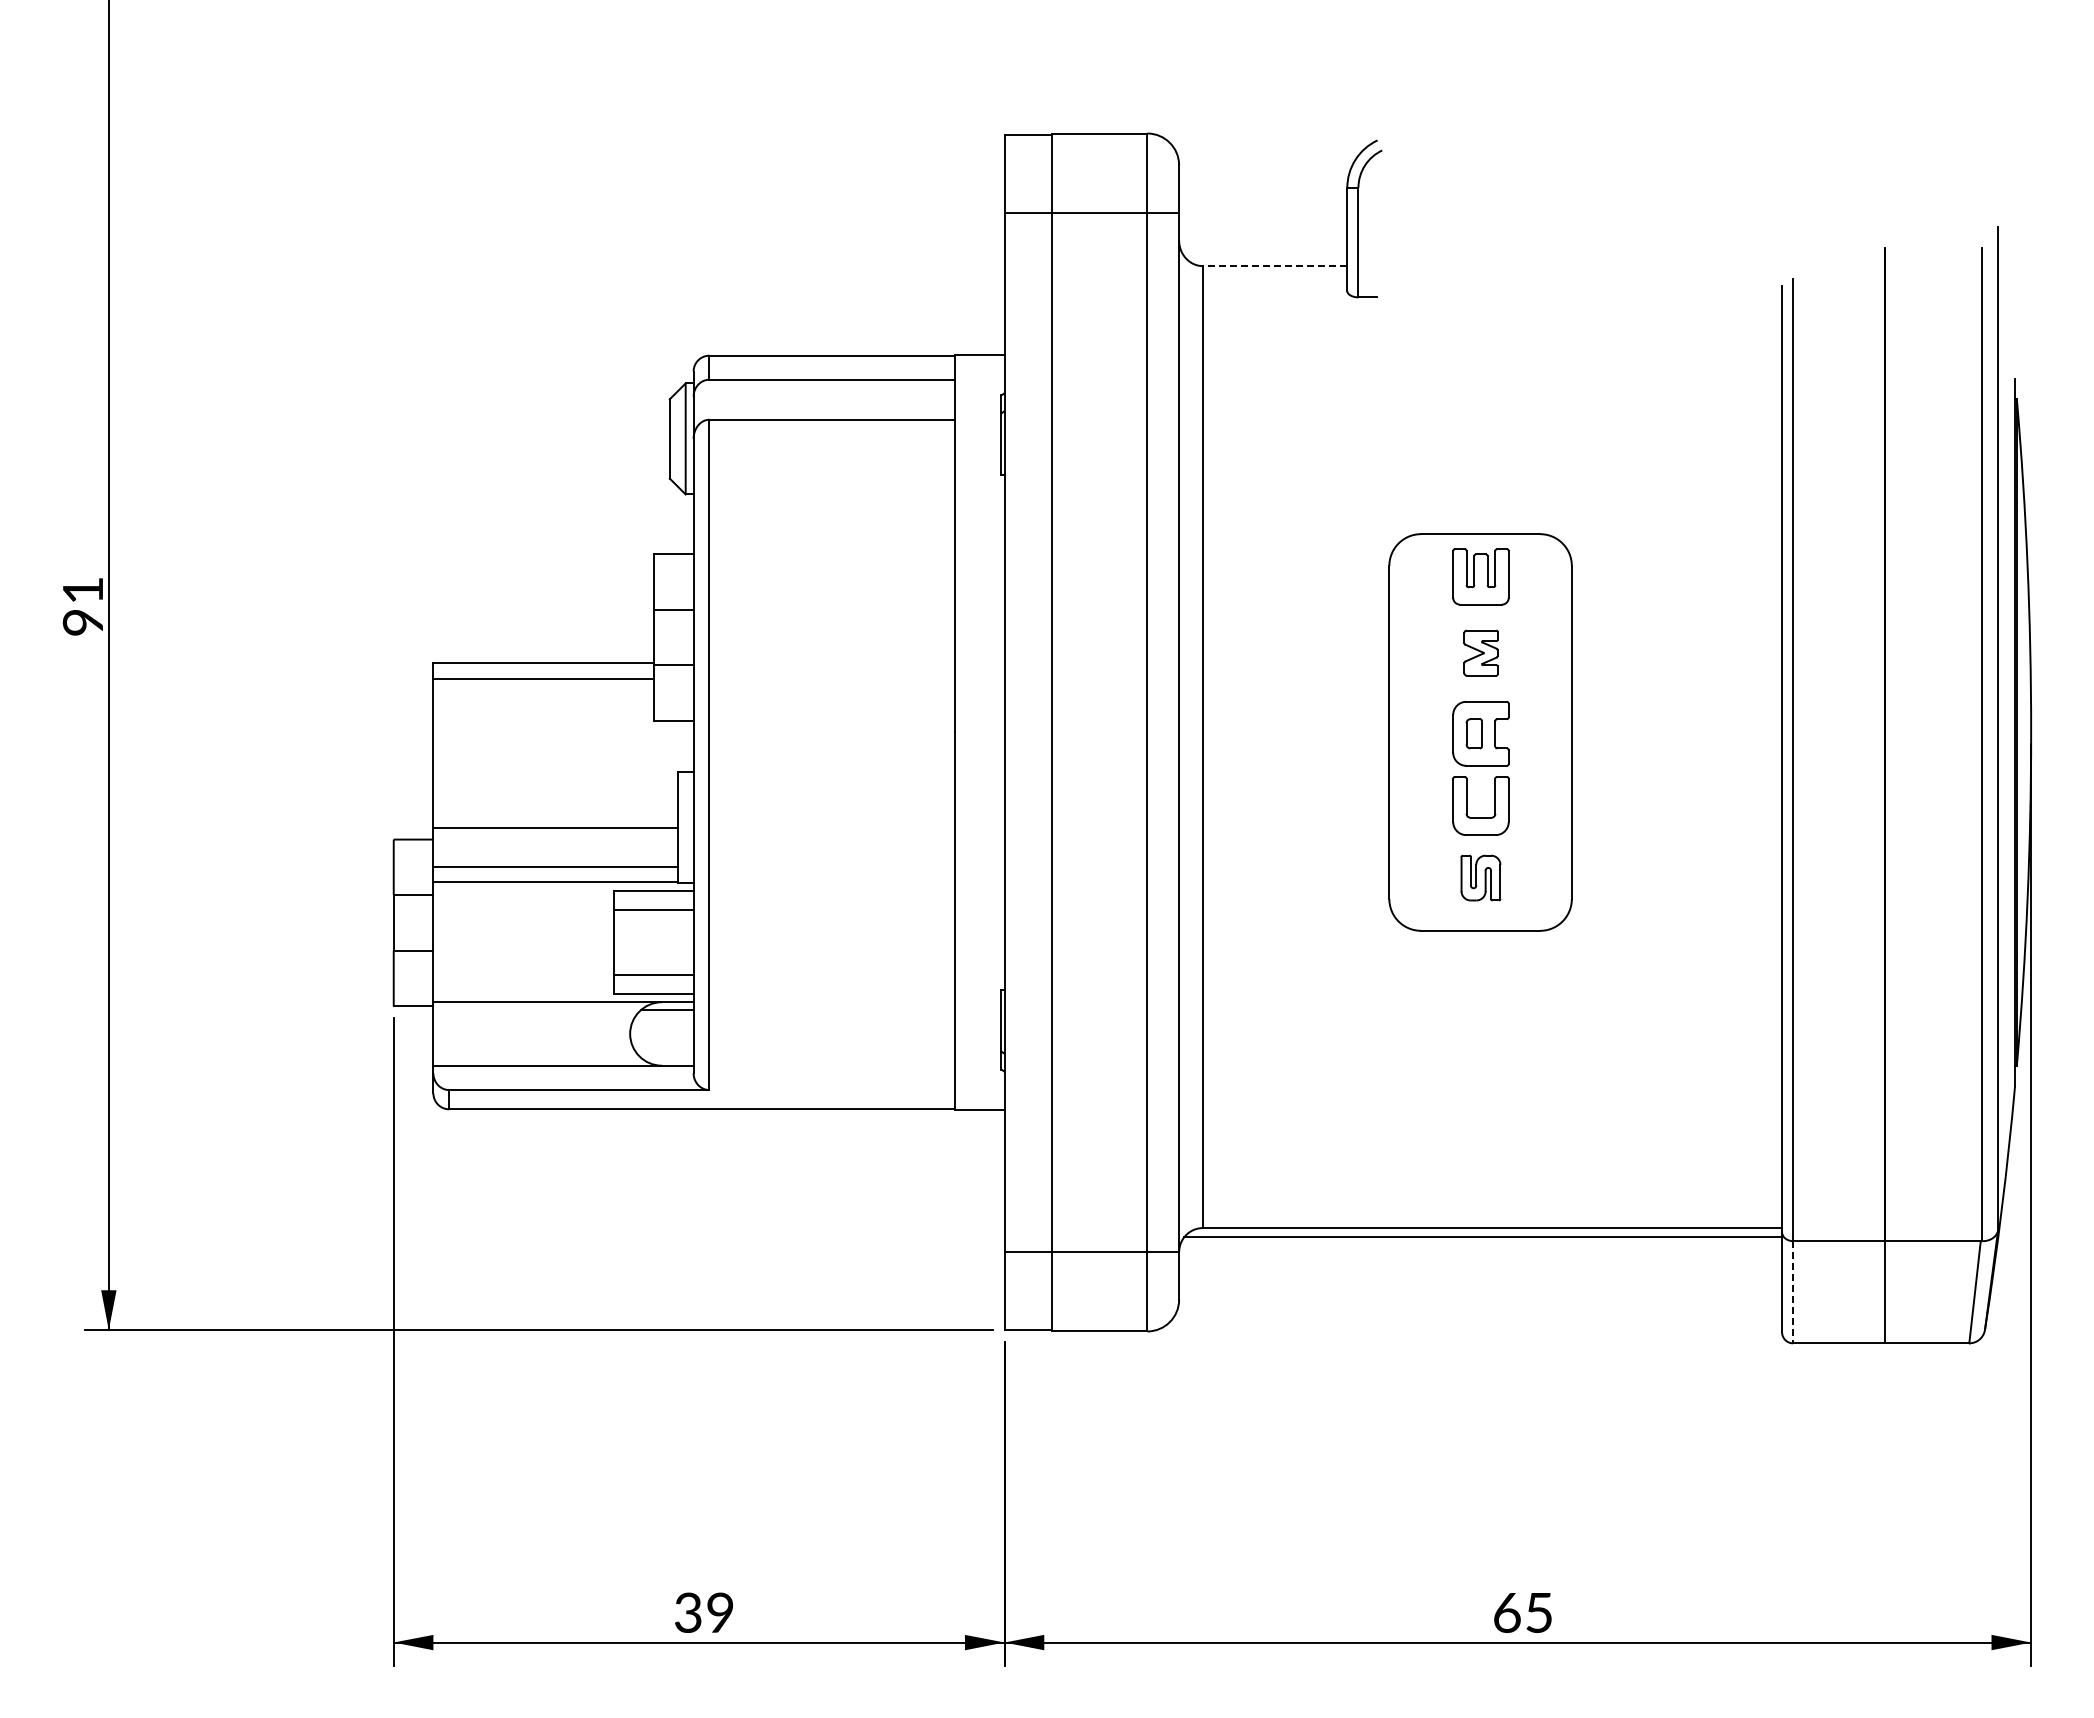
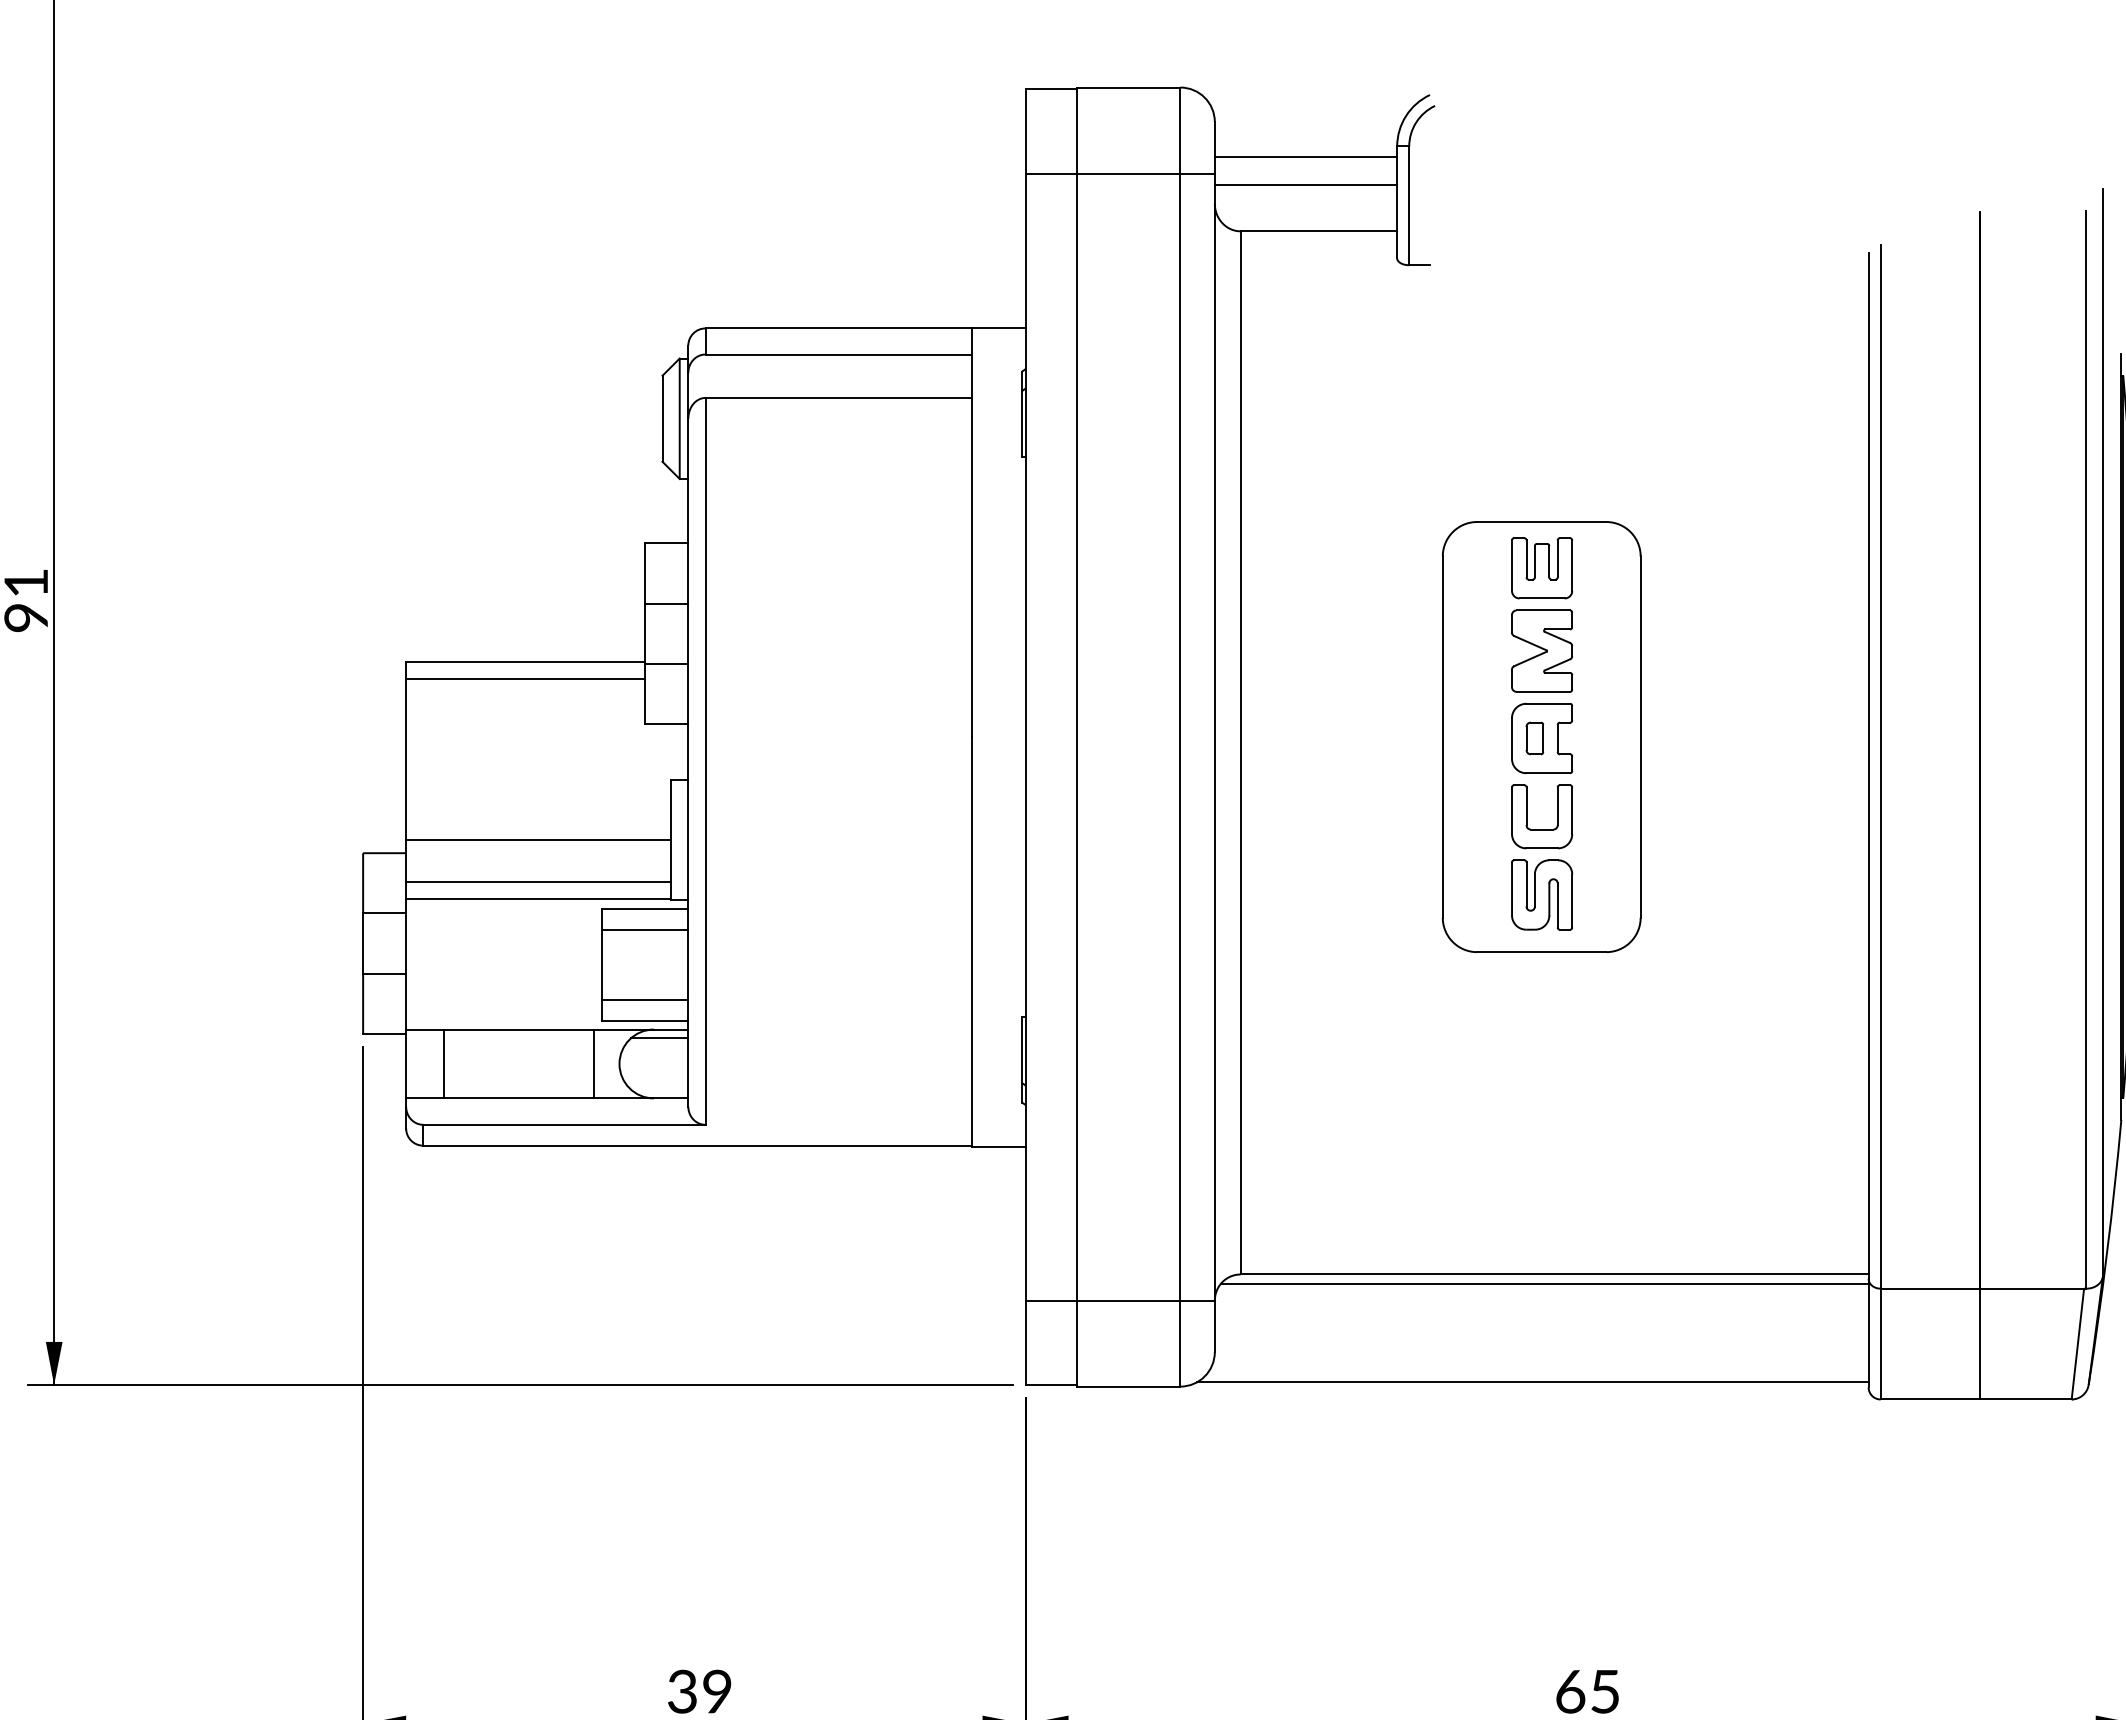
line: (1263, 197) -> (1306, 156), added
line: (1263, 223) -> (1306, 185), added
line: (1274, 266) -> (1318, 231), dashed -> solid
part: (1480, 652) -> (1541, 650), size x1.67
part: (1480, 877) -> (1541, 894), size x1.43
line: (468, 1033) -> (444, 1063), added
line: (606, 1033) -> (593, 1063), added
line: (1793, 1292) -> (1881, 1344), dashed -> solid
line: (1472, 1327) -> (1532, 1382), added

